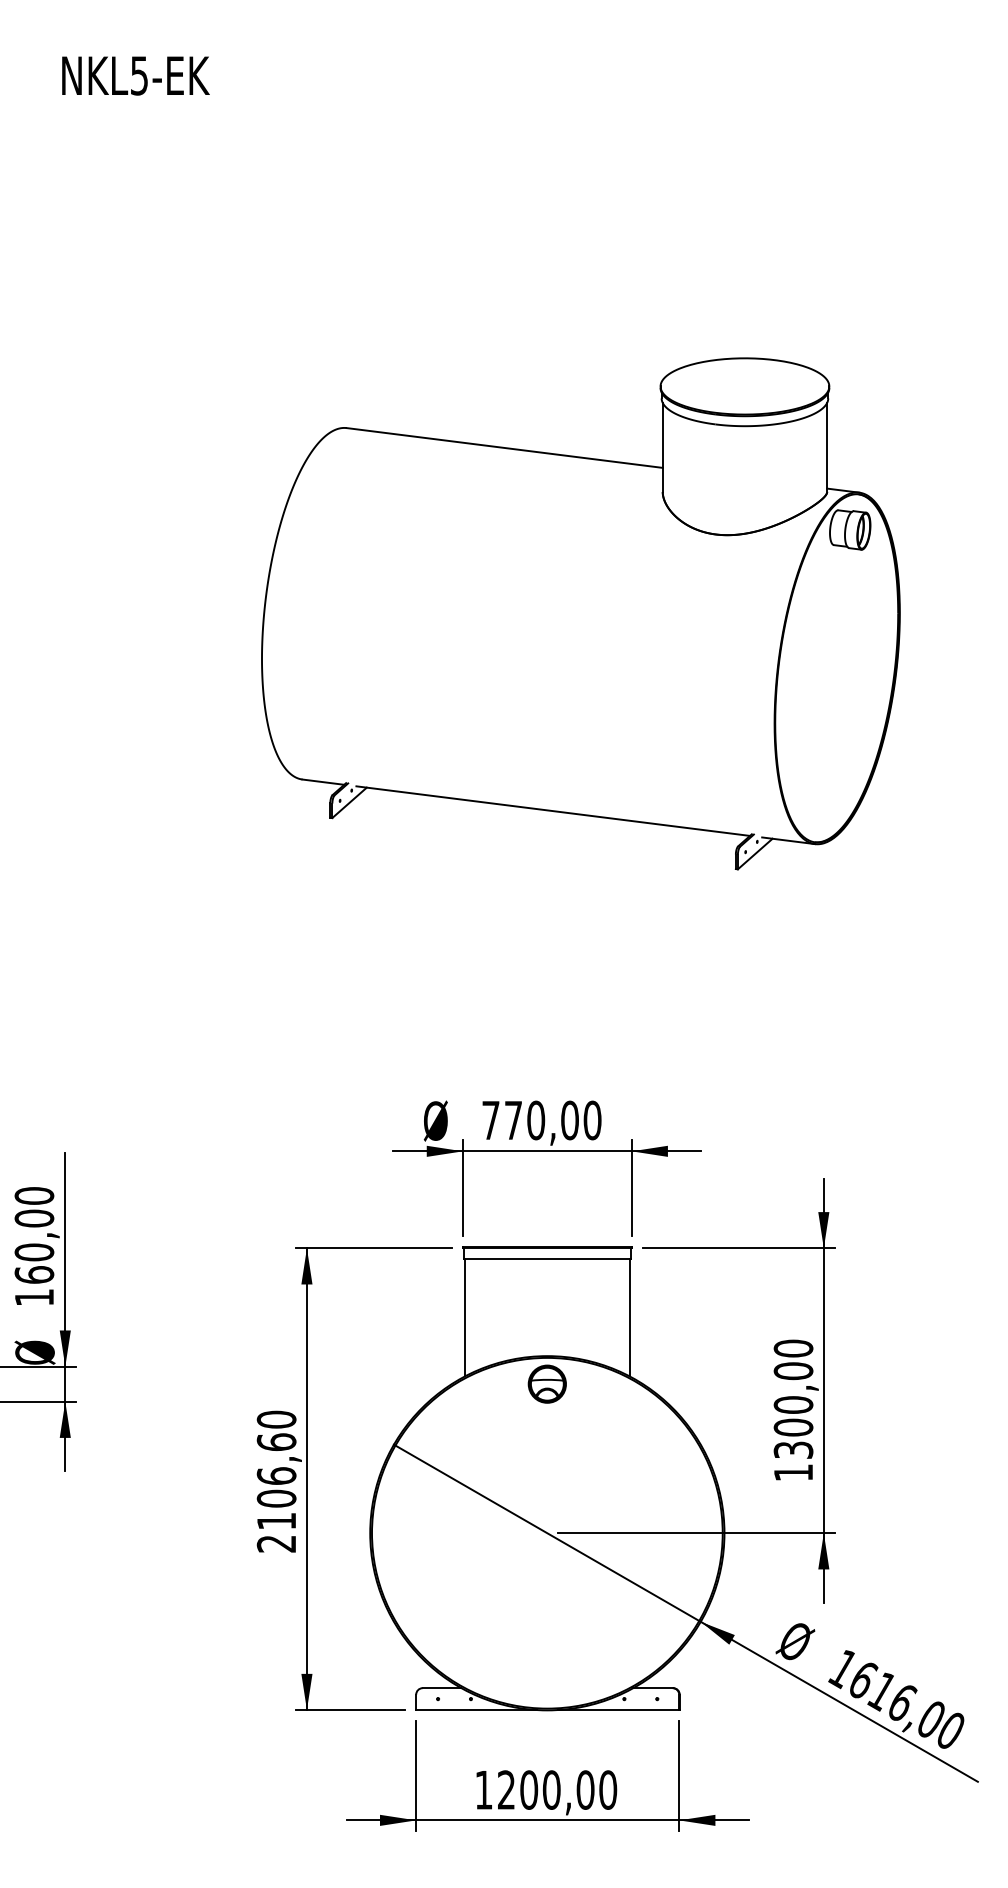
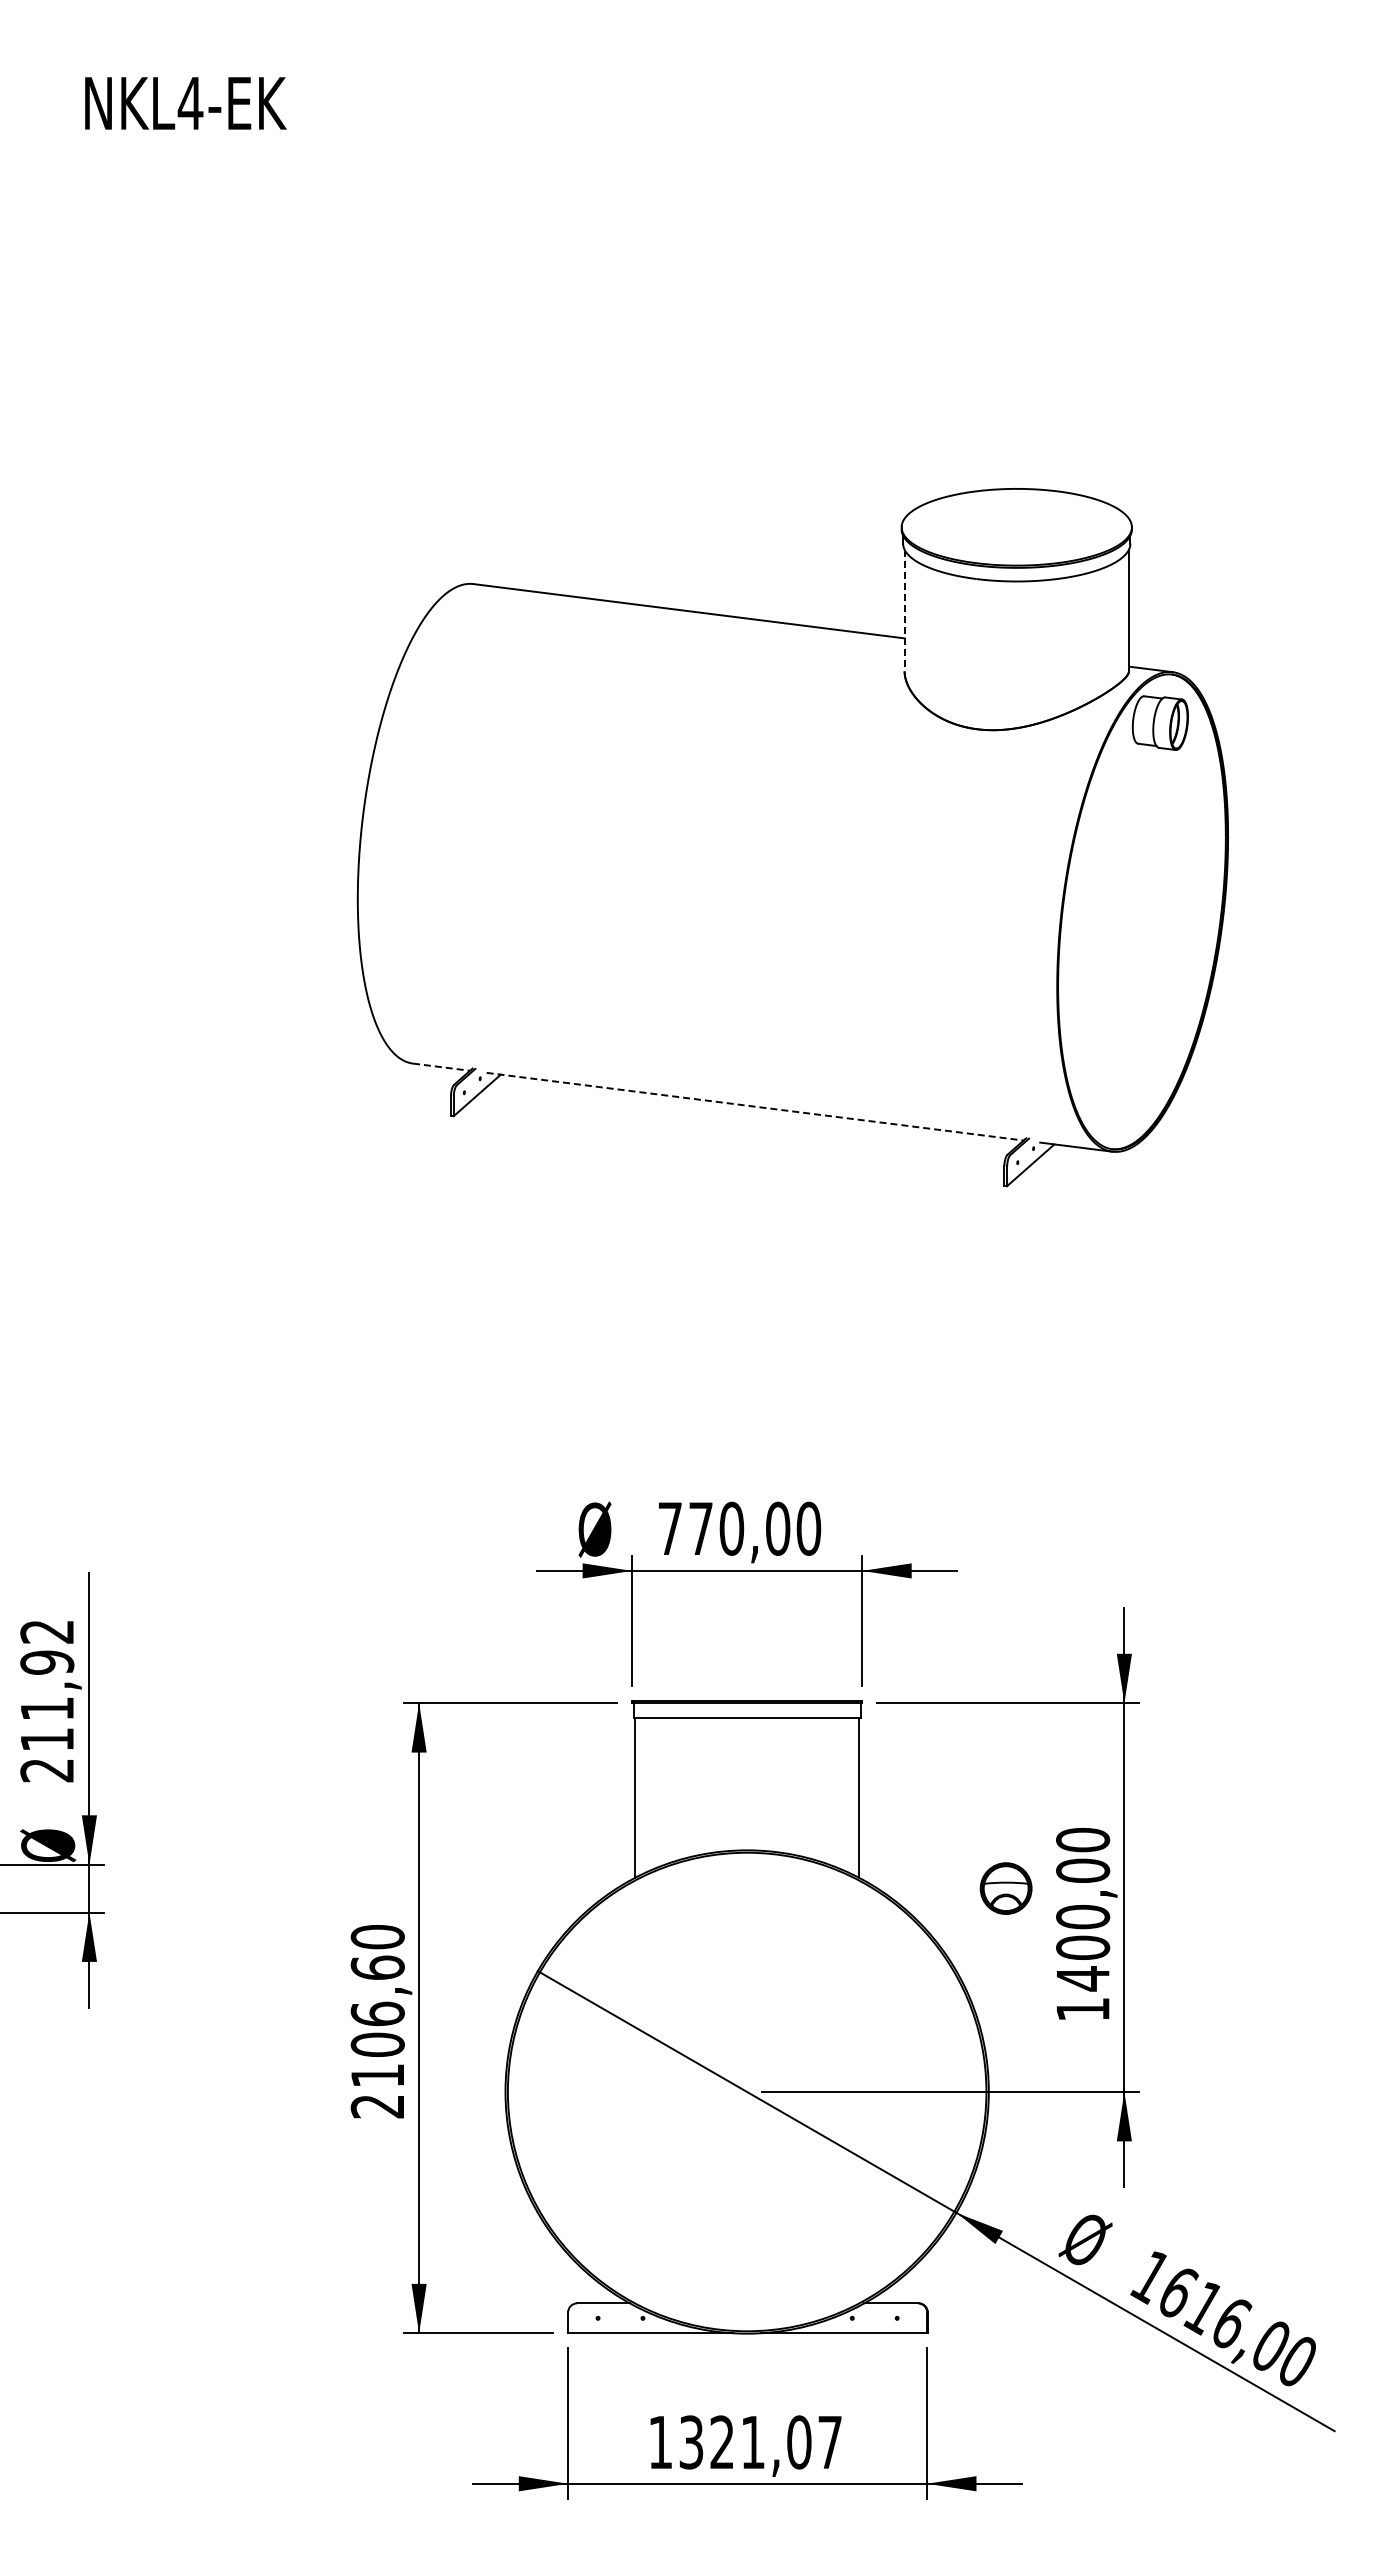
text: (139, 75) -> (190, 103), NKL5-EK -> NKL4-EK
line: (662, 447) -> (904, 610), solid -> dashed
line: (323, 782) -> (441, 1067), solid -> dashed
line: (553, 810) -> (755, 1106), solid -> dashed
text: (34, 1246) -> (47, 1700), 160,00 -> 211,92
part: (546, 1384) -> (1005, 1888), moved
text: (793, 1450) -> (1083, 1978), 1300,00 -> 1400,00
text: (557, 1790) -> (760, 2442), 1200,00 -> 1321,07

